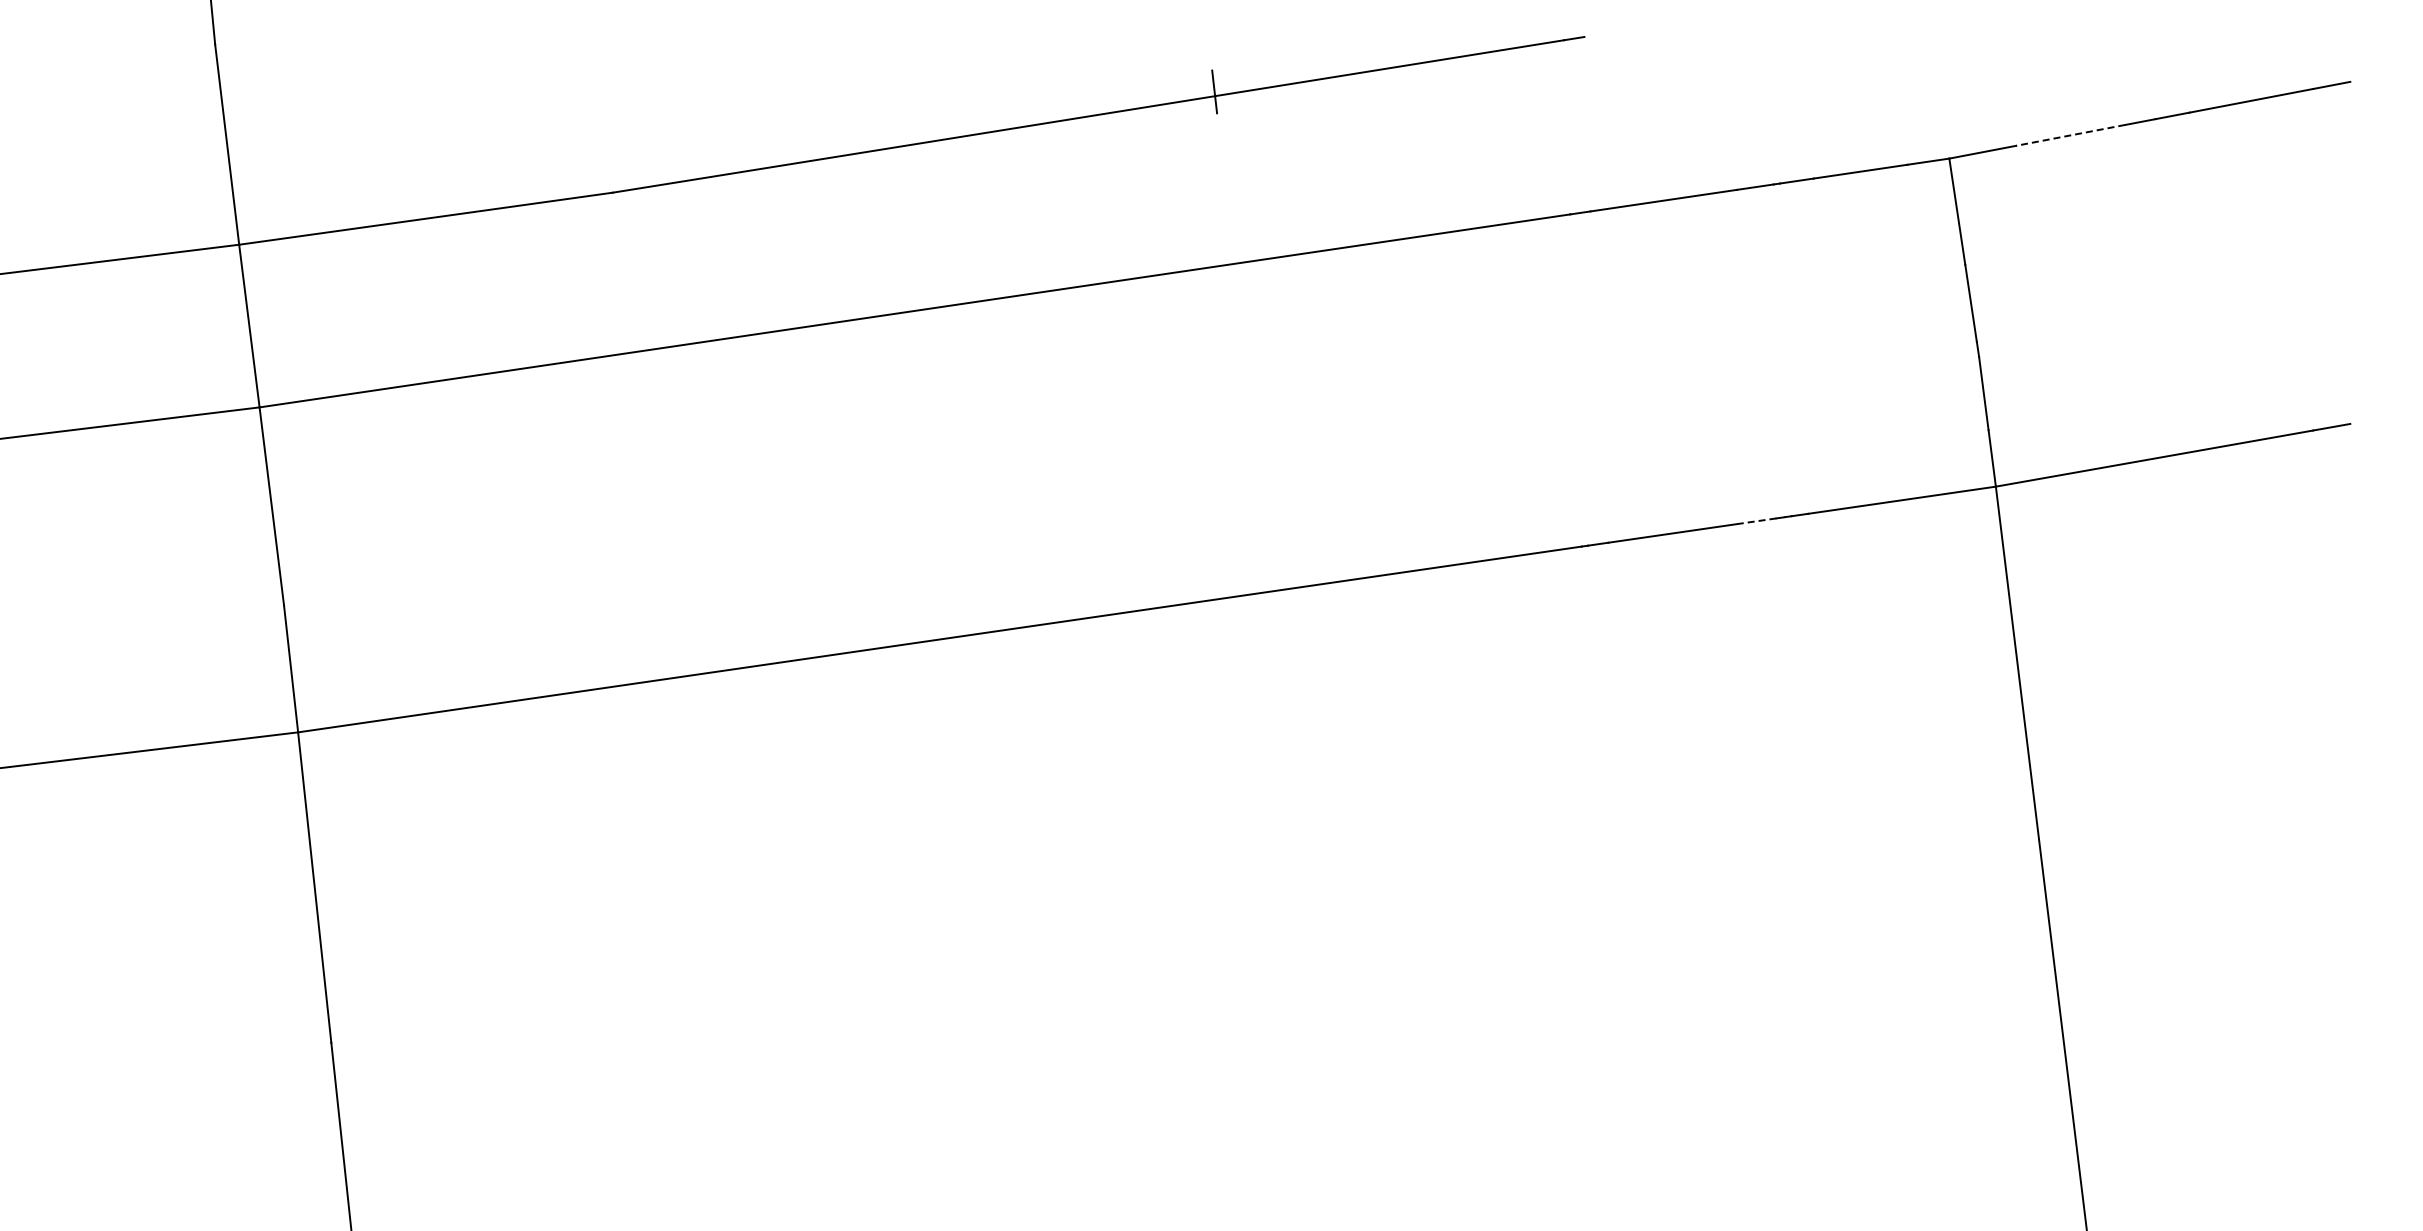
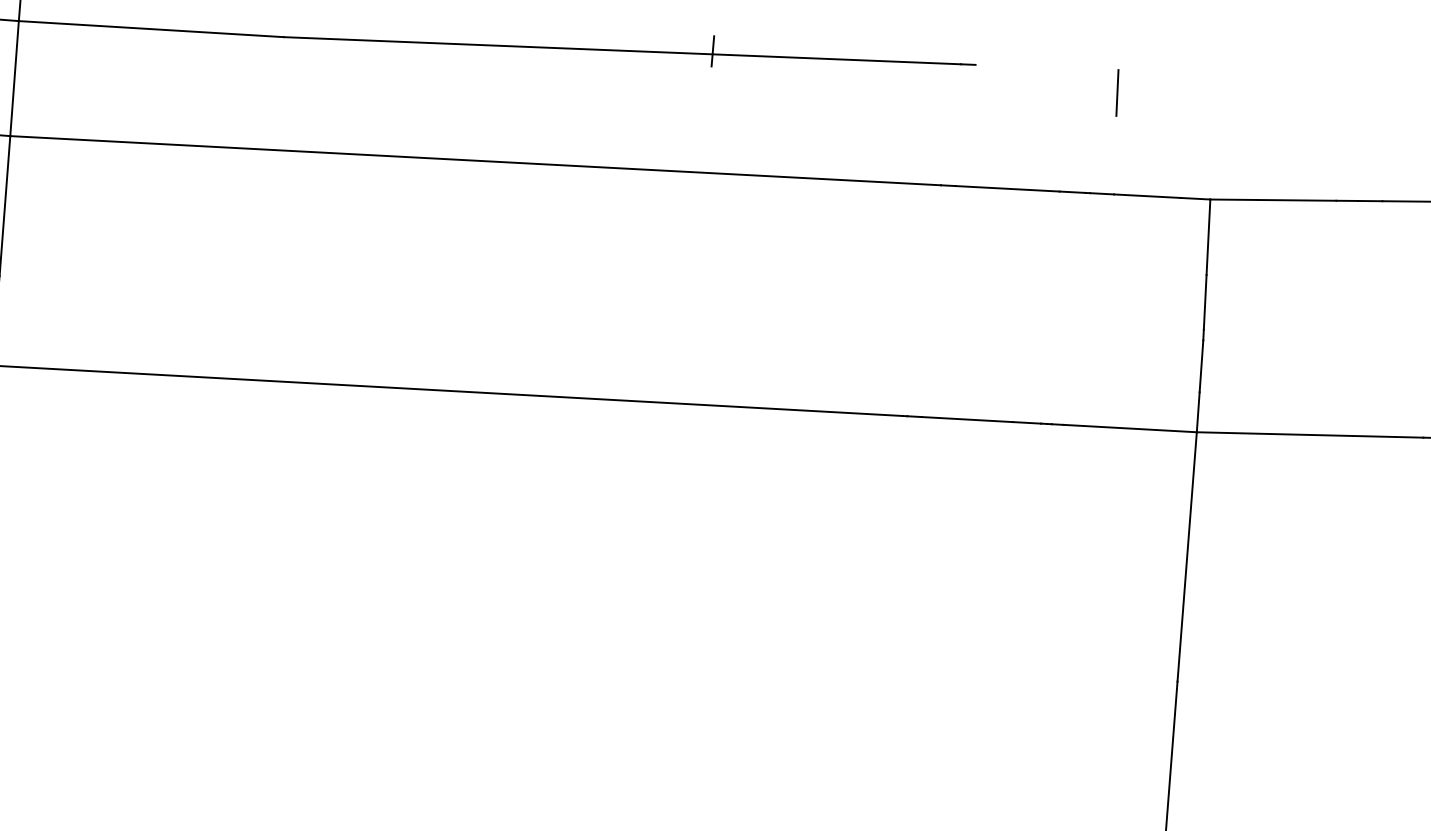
line: (1789, 36) -> (1117, 93), added
line: (2070, 135) -> (1297, 200), dashed -> solid
line: (1756, 521) -> (1026, 422), dashed -> solid

